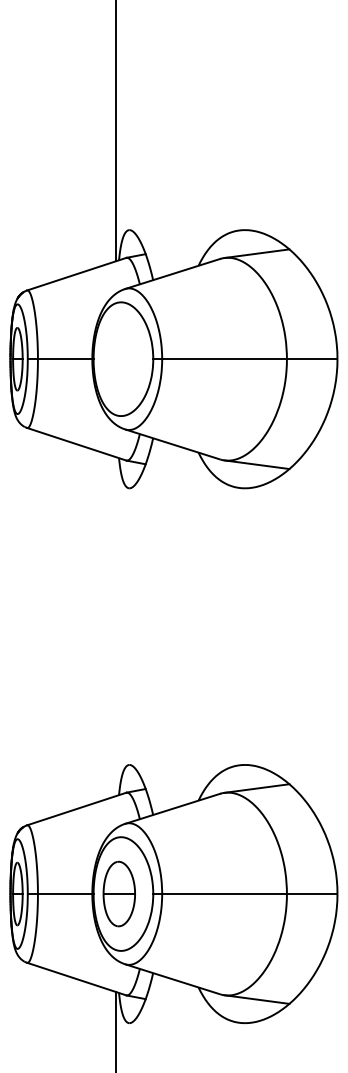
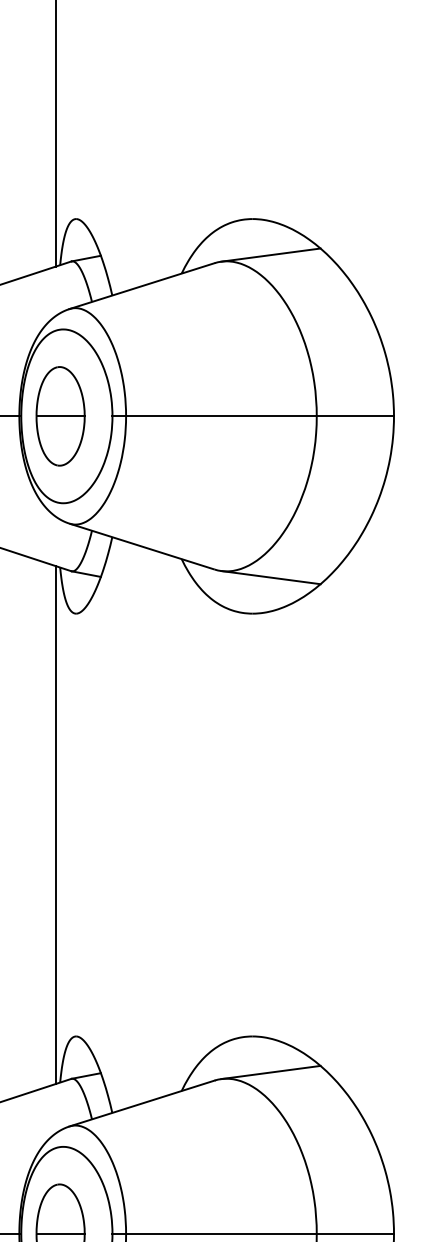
part: (118, 359) -> (59, 416), added
line: (116, 626) -> (56, 824), added

